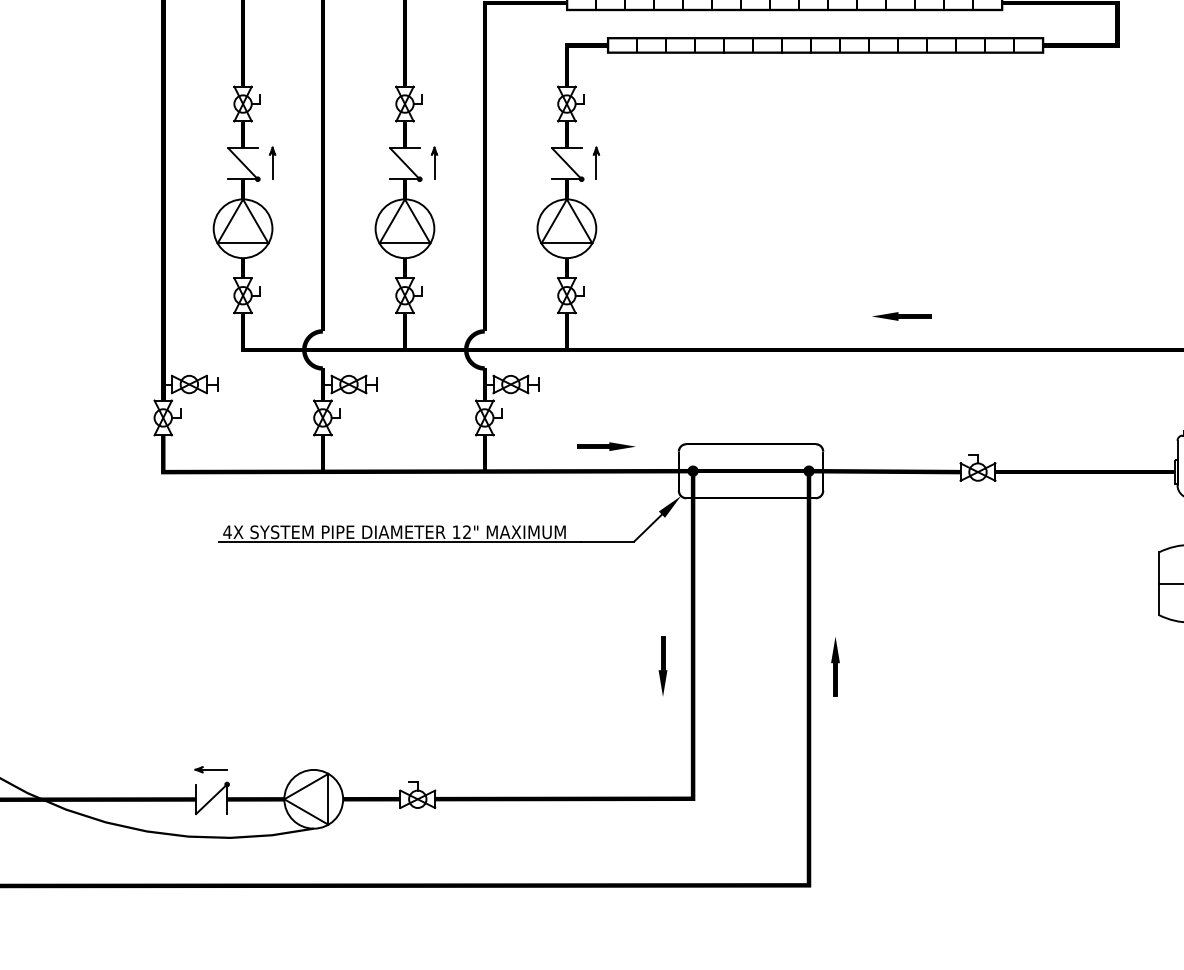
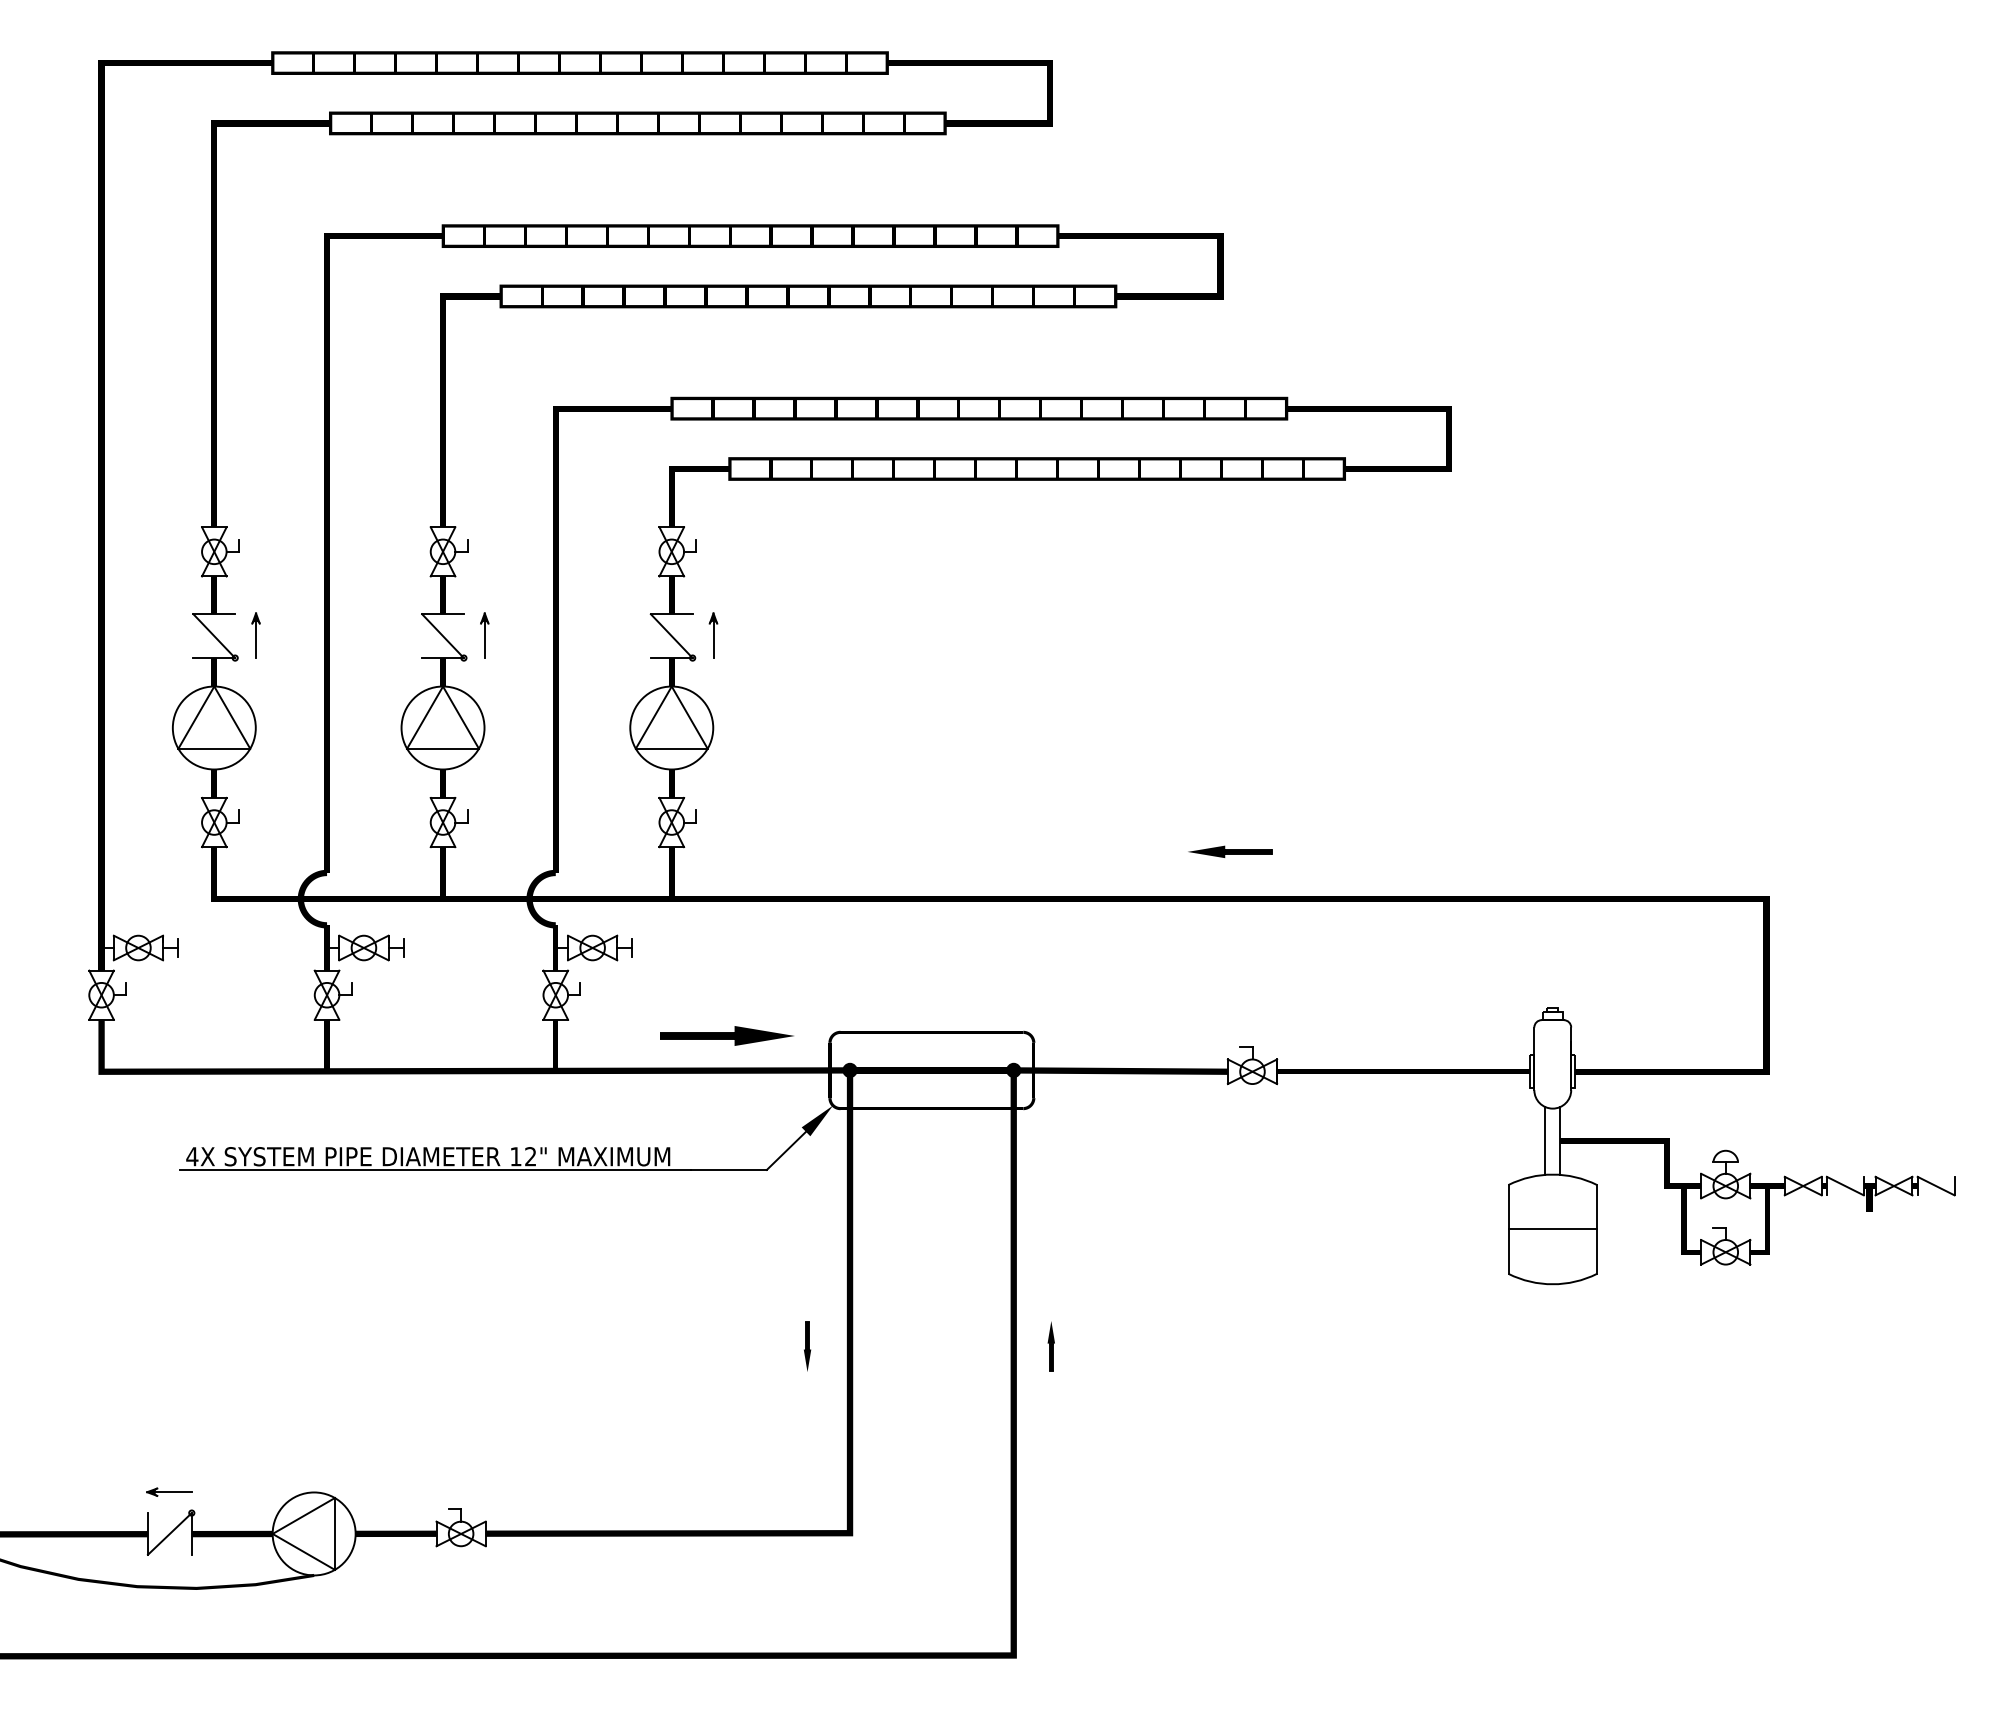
part: (902, 316) -> (1230, 851), moved
part: (605, 446) -> (726, 1035), size x1.6
part: (662, 666) -> (807, 1346), size x0.6
part: (835, 666) -> (1051, 1346), size x0.6

